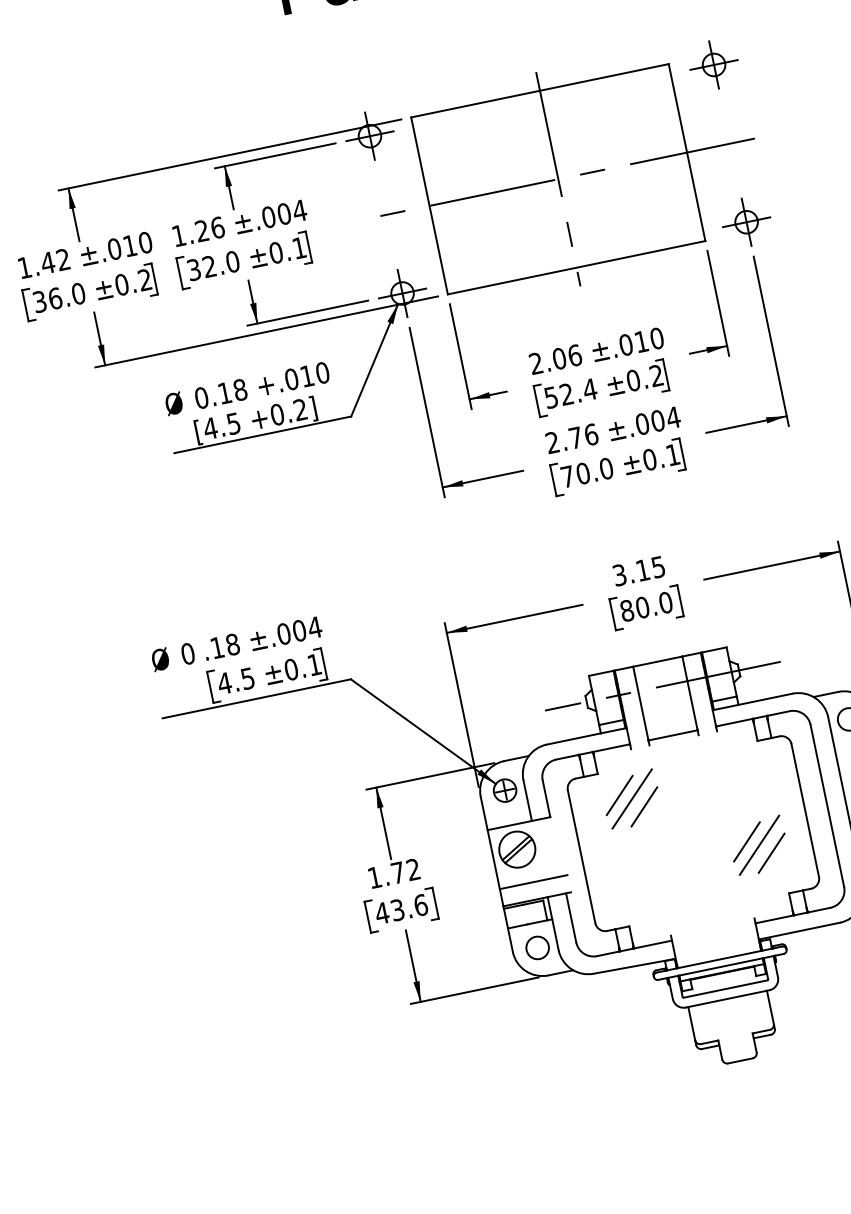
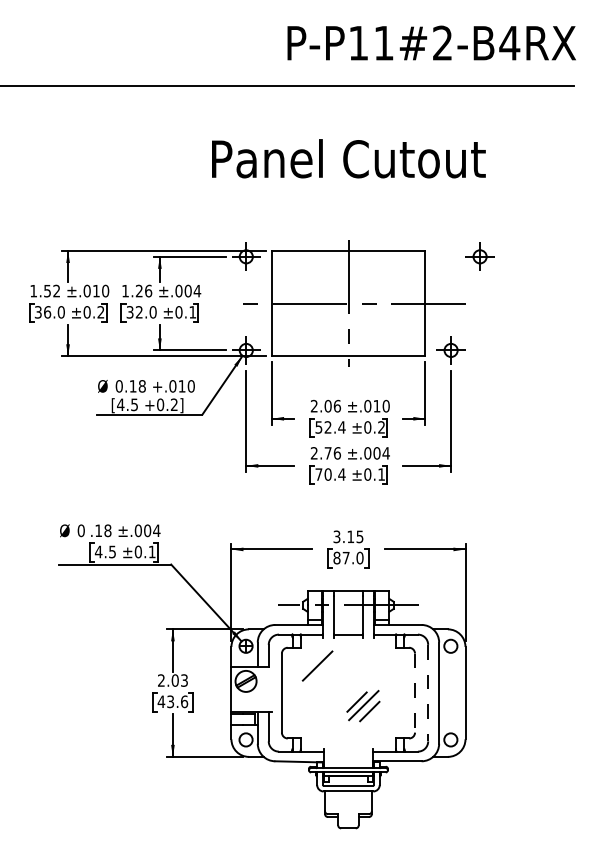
part: (712, 64) -> (479, 256), moved
text: (48, 263) -> (47, 291), 1.42 -> 1.52
text: (605, 468) -> (341, 474), 70.0 -> 70.4
text: (641, 606) -> (345, 557), 80.0 -> 87.0
line: (618, 795) -> (310, 662), removed
line: (643, 806) -> (323, 671), removed
line: (828, 806) -> (428, 693), solid -> dashed
line: (806, 810) -> (415, 693), solid -> dashed
part: (759, 846) -> (363, 706), moved
text: (393, 873) -> (172, 680), 1.72 -> 2.03
line: (533, 881) -> (251, 701), removed

